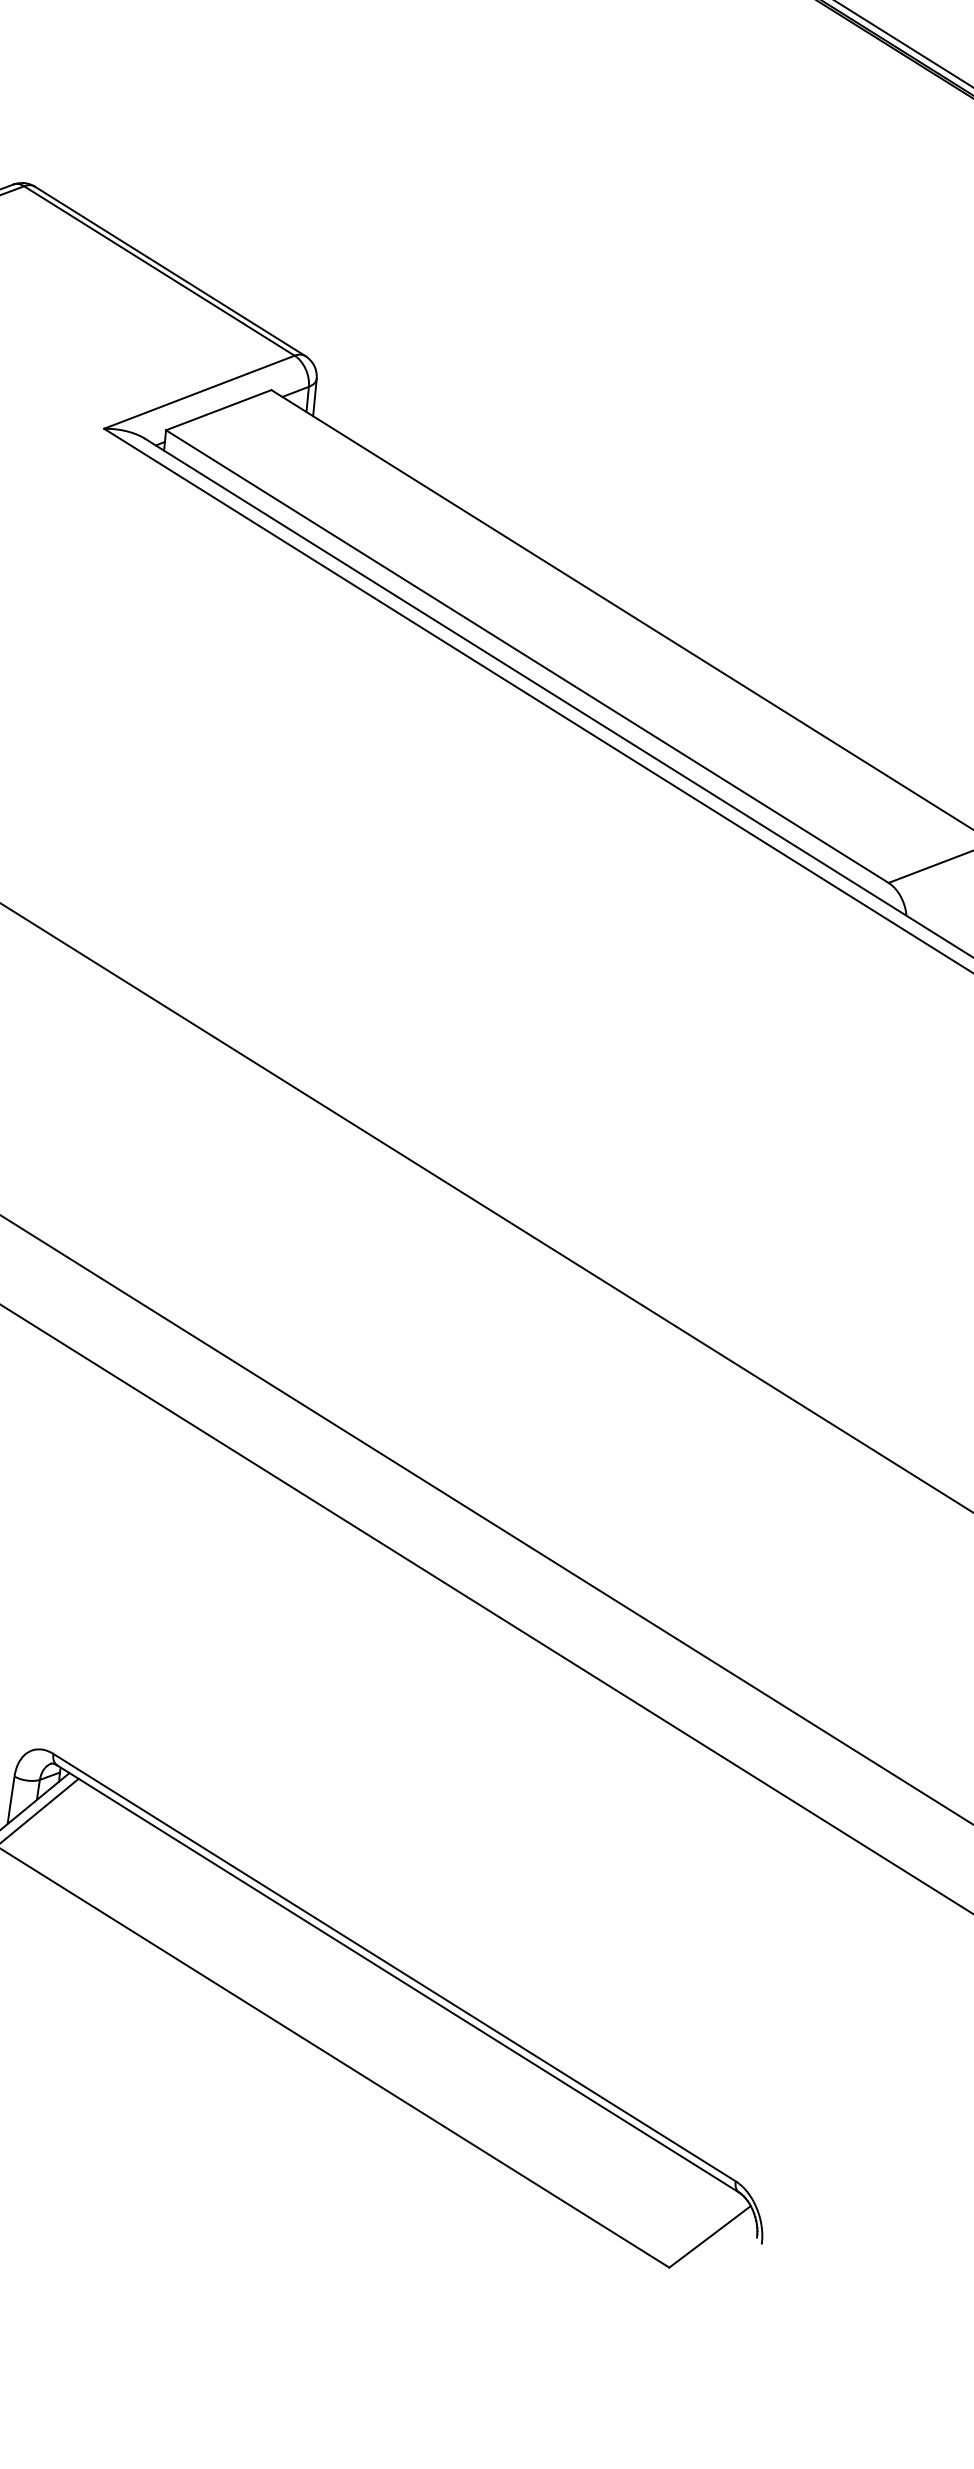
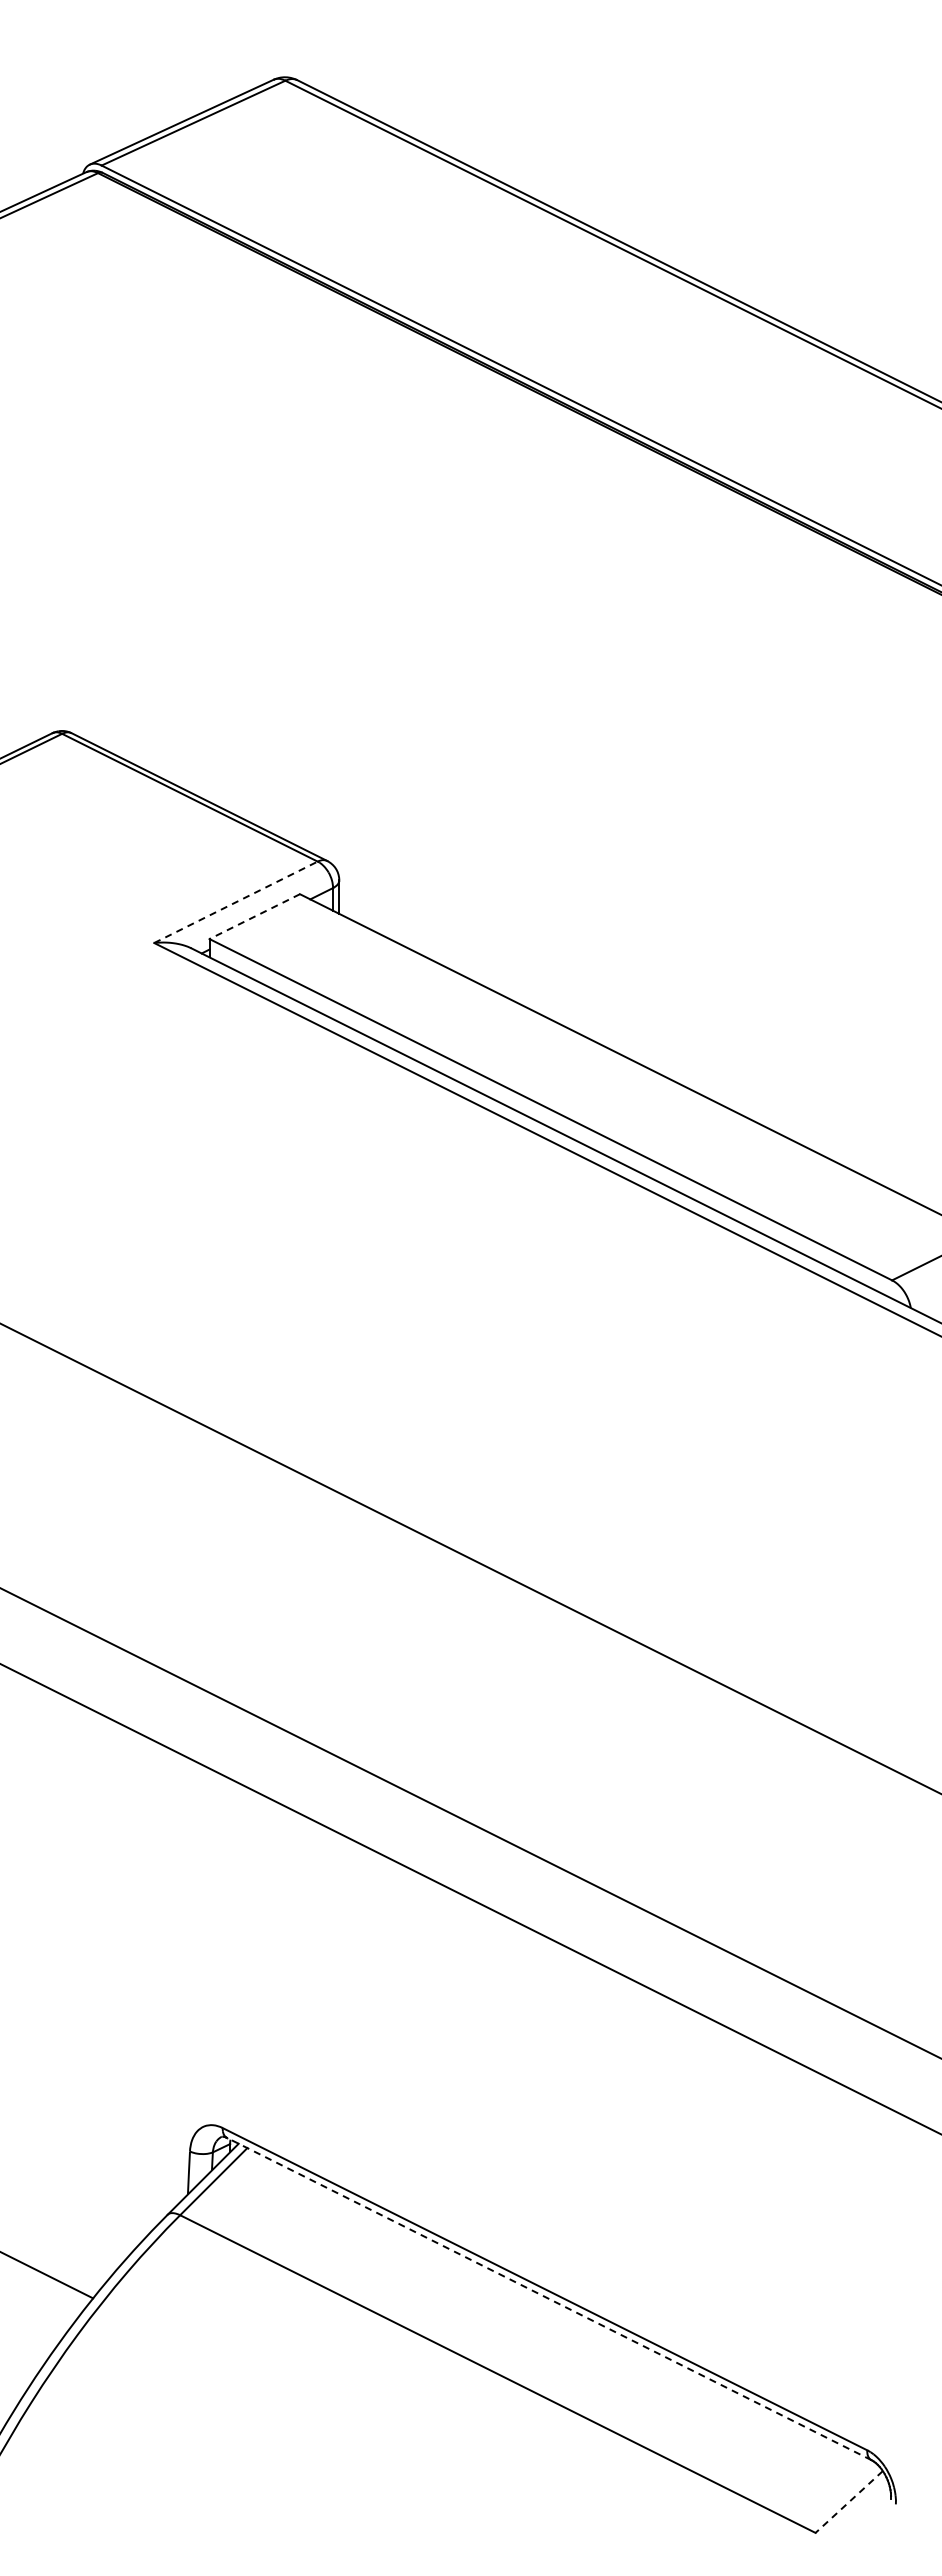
line: (199, 392) -> (236, 902), solid -> dashed
line: (218, 410) -> (254, 916), solid -> dashed
line: (397, 1978) -> (548, 2298), solid -> dashed
line: (710, 2237) -> (849, 2502), solid -> dashed

